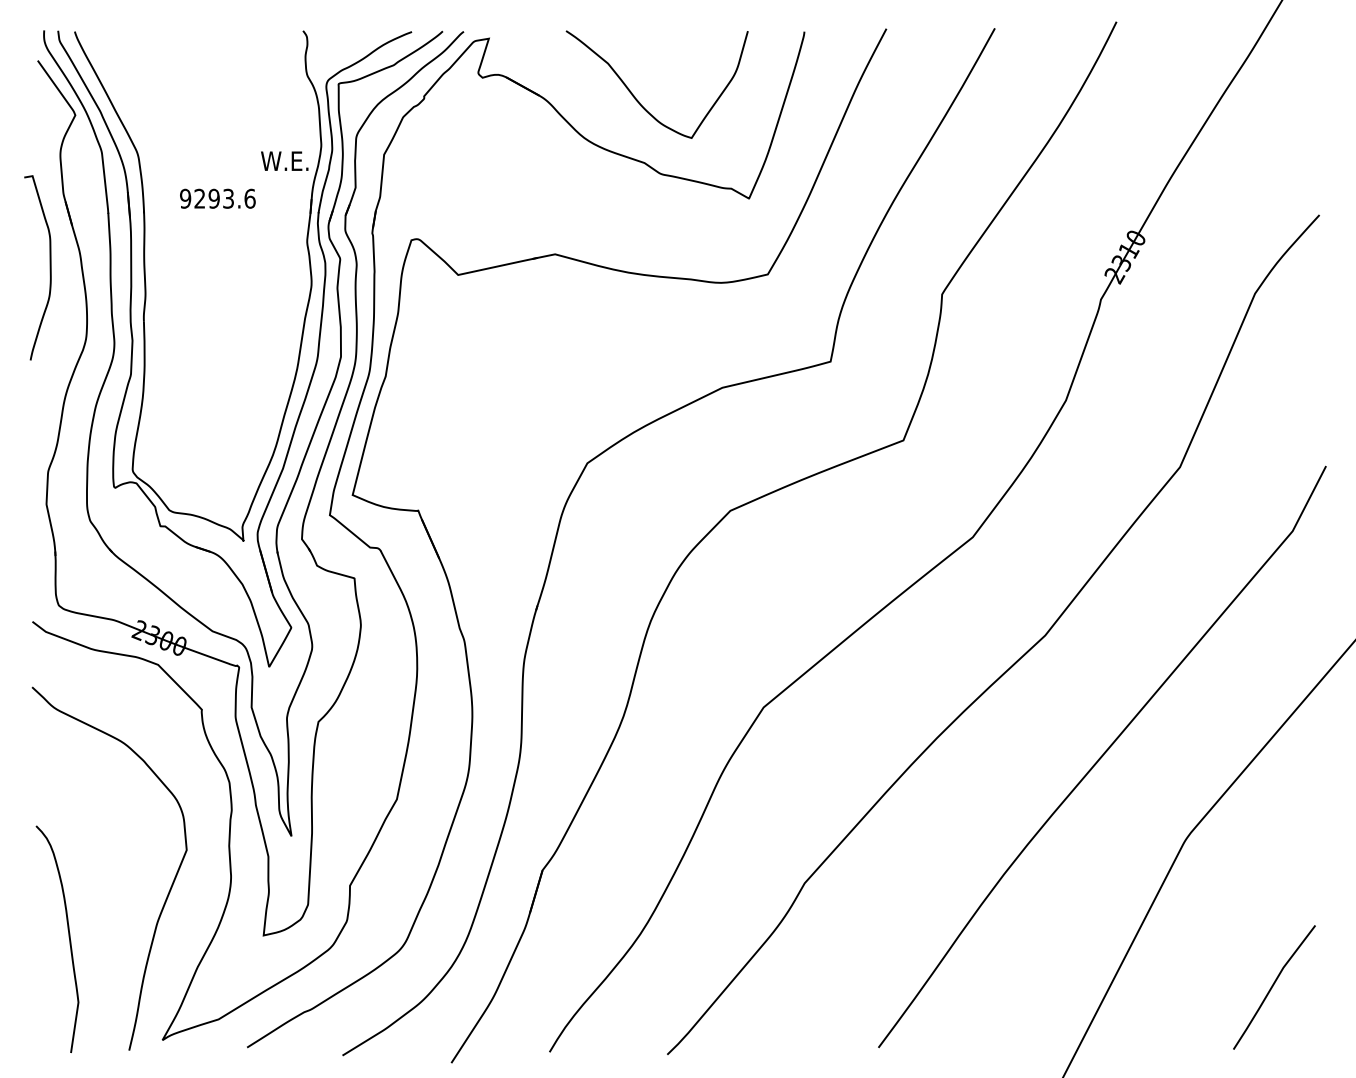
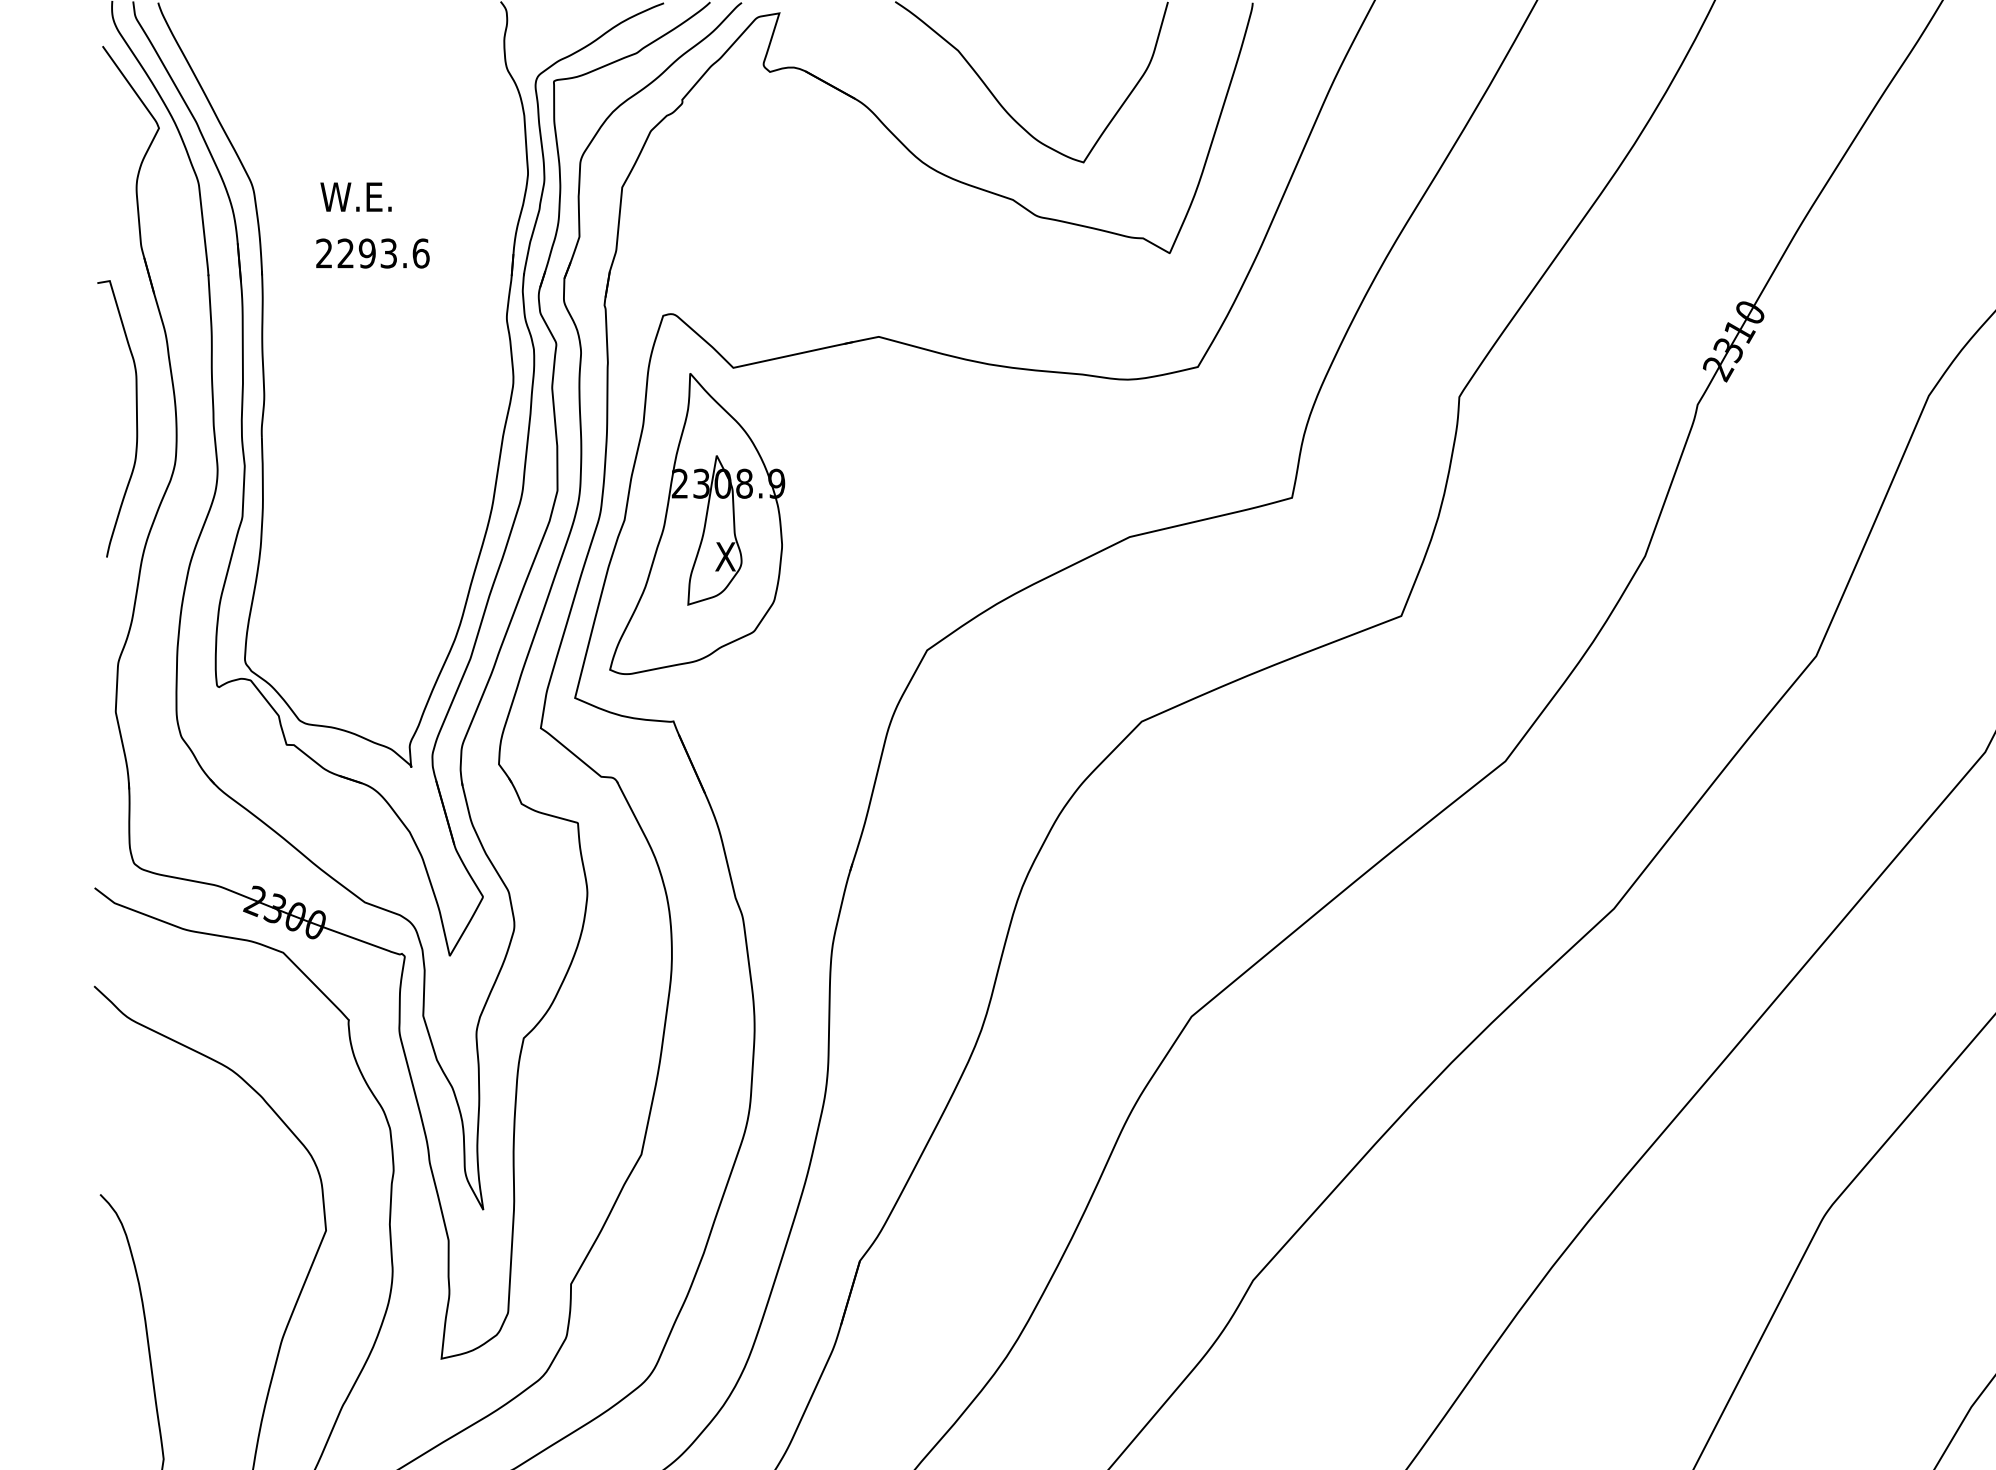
text: (284, 160) -> (355, 196), moved
text: (185, 198) -> (324, 253), 9293.6 -> 2293.6
curve: (49, 267) -> (135, 418), moved
part: (433, 378) -> (696, 523), added

